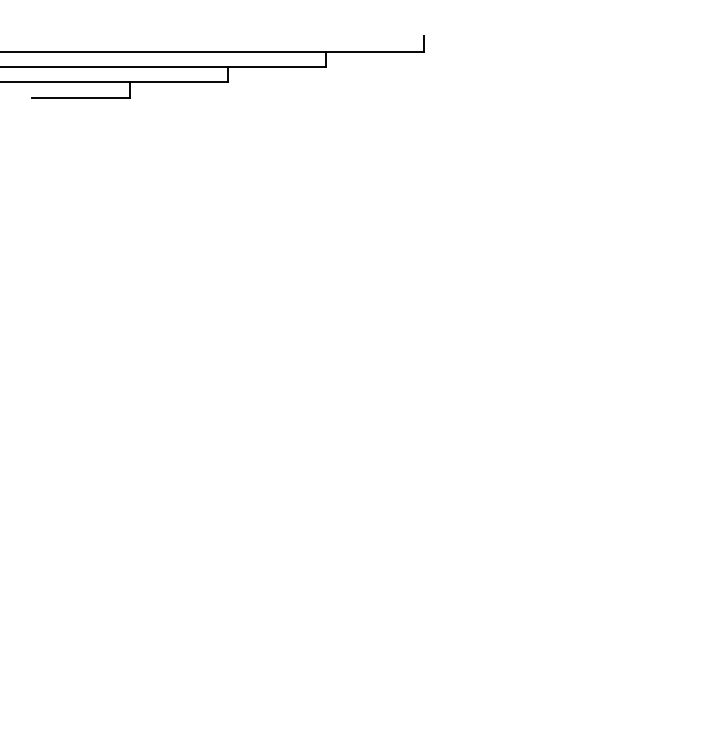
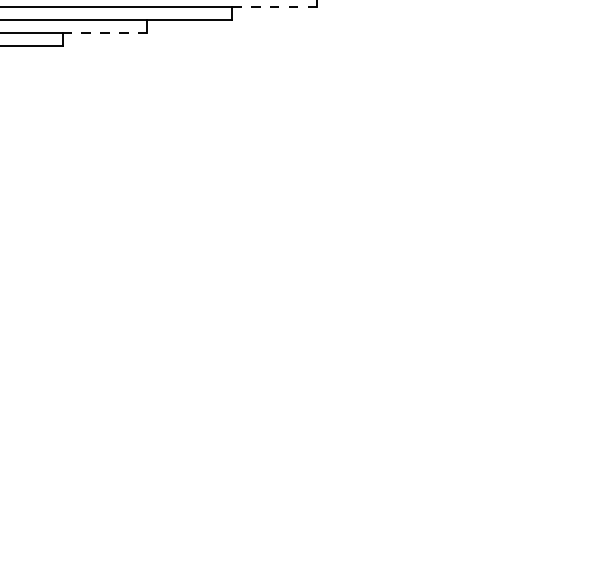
line: (375, 51) -> (275, 6), solid -> dashed
line: (179, 82) -> (105, 33), solid -> dashed

